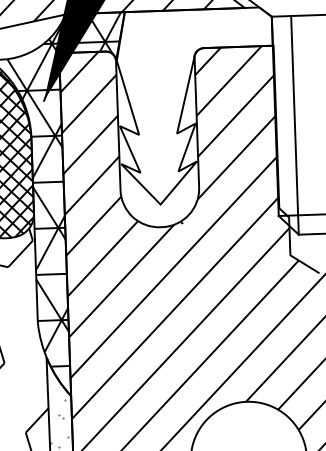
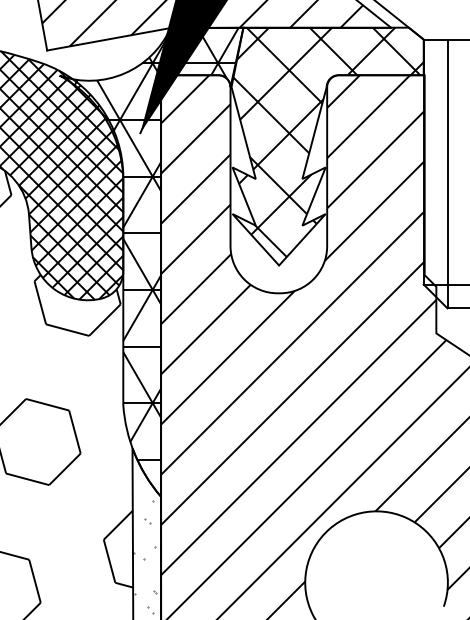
hatch: (197, 103) -> (328, 142), added

